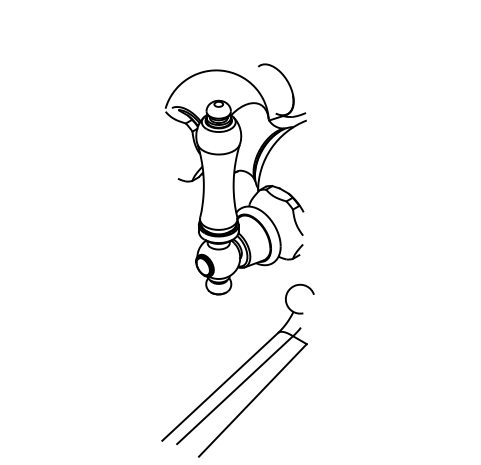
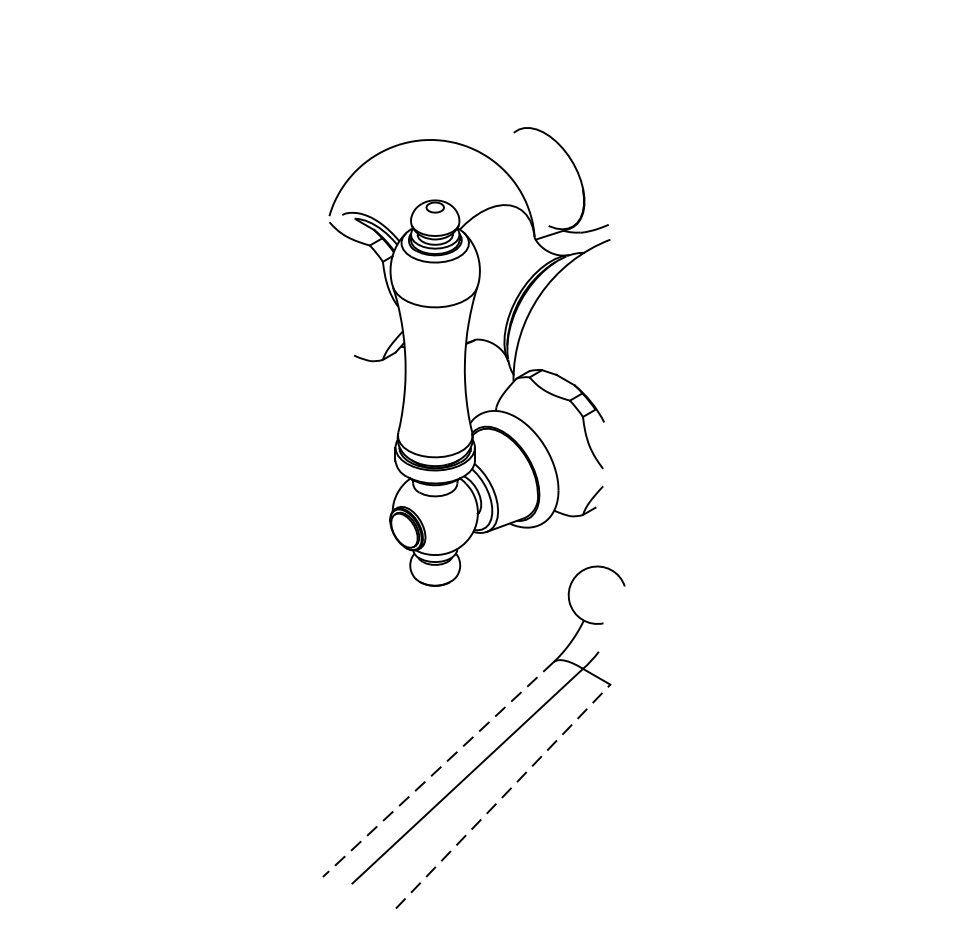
line: (219, 387) -> (436, 770), solid -> dashed
line: (252, 400) -> (502, 796), solid -> dashed

